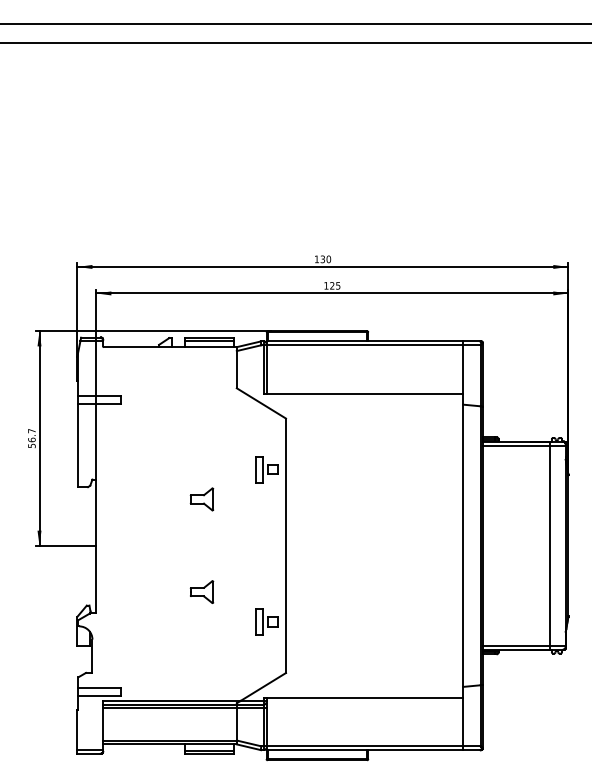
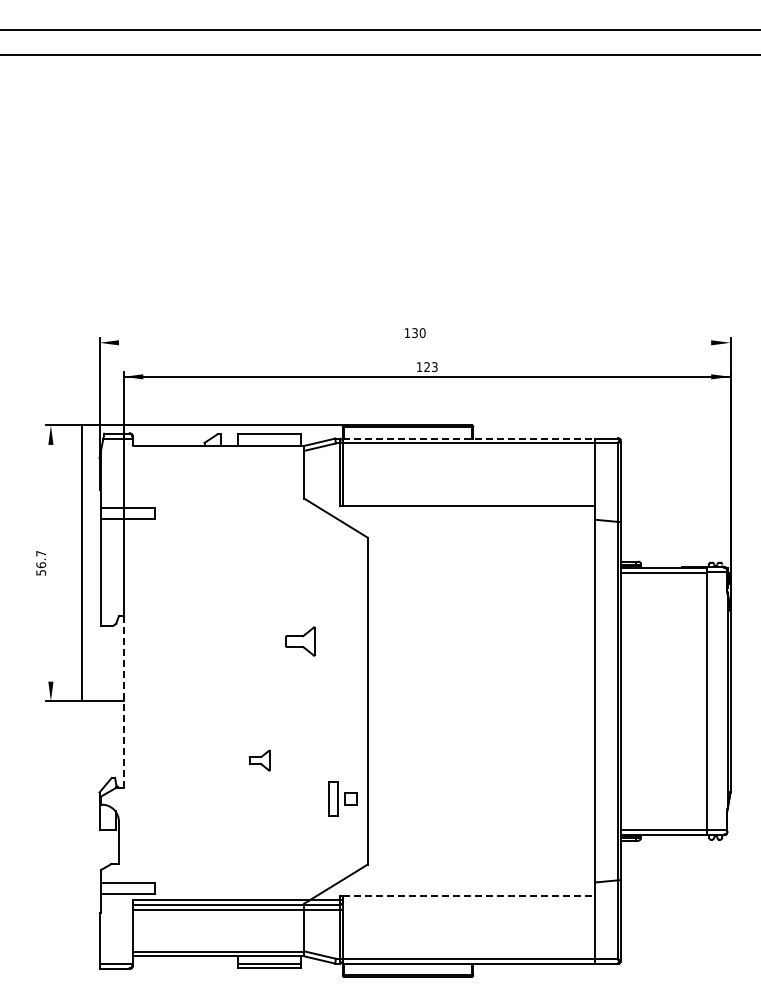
line: (322, 266) -> (414, 342), removed
text: (338, 285) -> (434, 366), 125 -> 123
line: (209, 340) -> (269, 437), removed
line: (365, 341) -> (469, 438), solid -> dashed
line: (39, 438) -> (81, 563), moved
part: (266, 469) -> (342, 602), removed
part: (201, 499) -> (300, 641), moved
line: (96, 546) -> (123, 701), solid -> dashed
part: (201, 591) -> (259, 760), size x0.7
line: (365, 697) -> (469, 896), solid -> dashed

